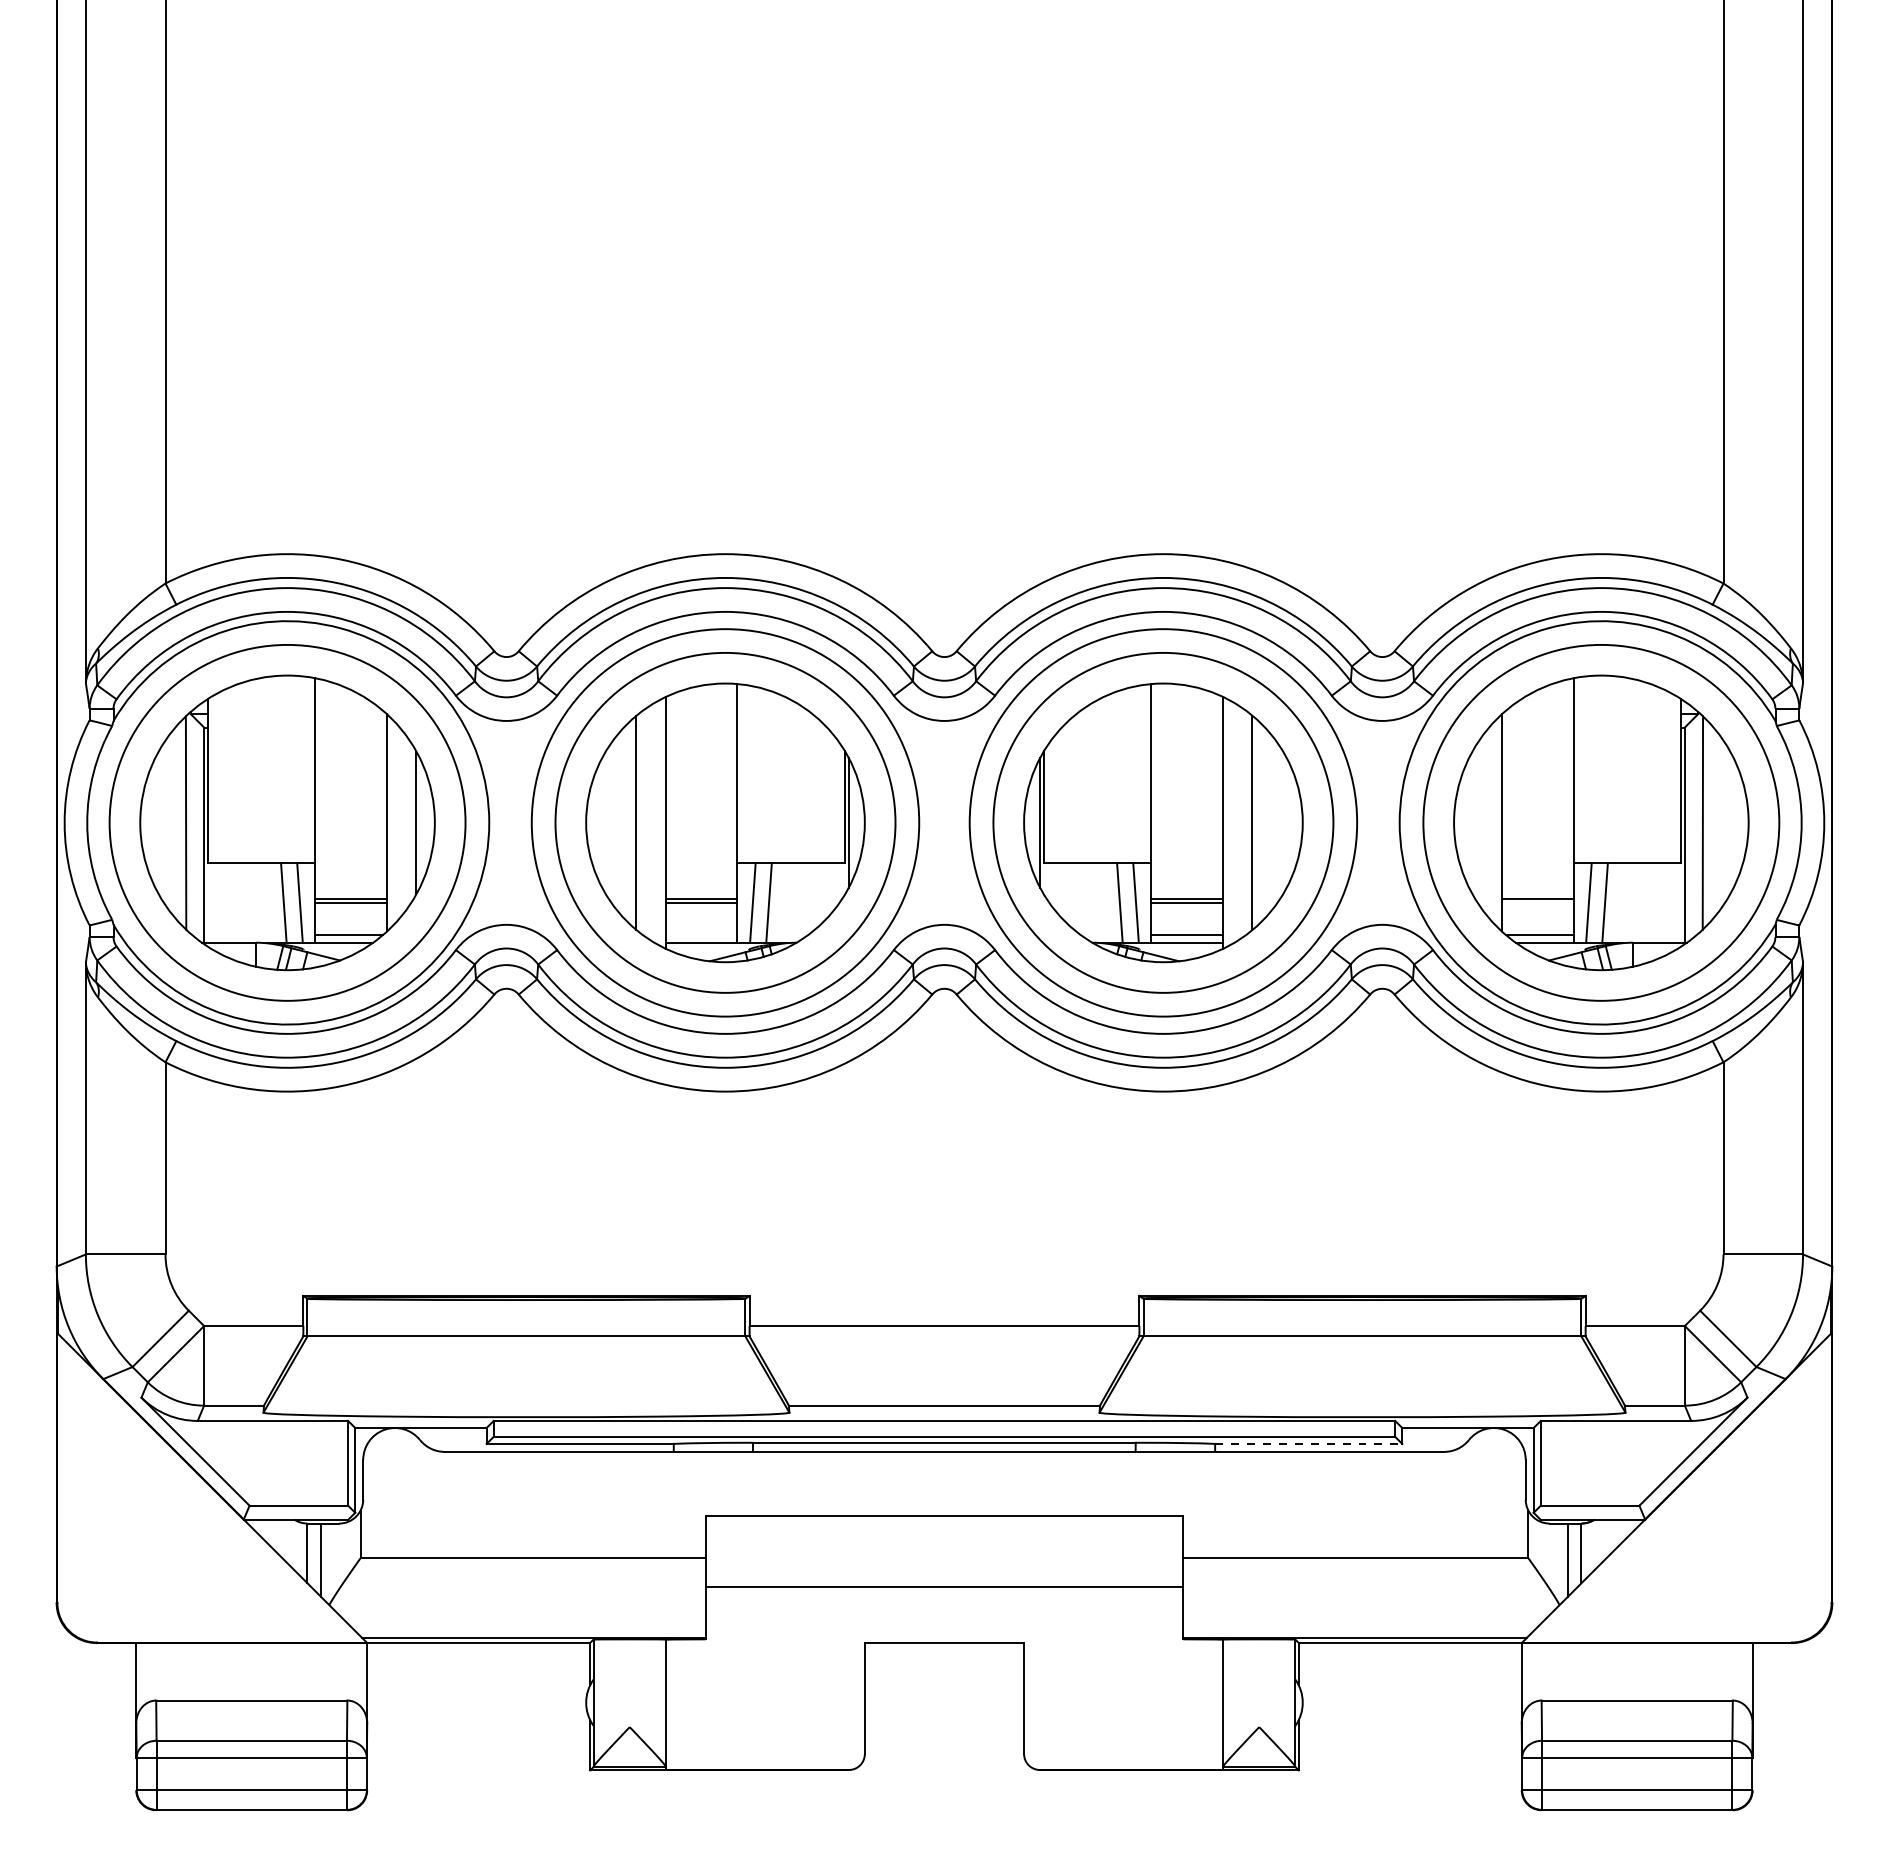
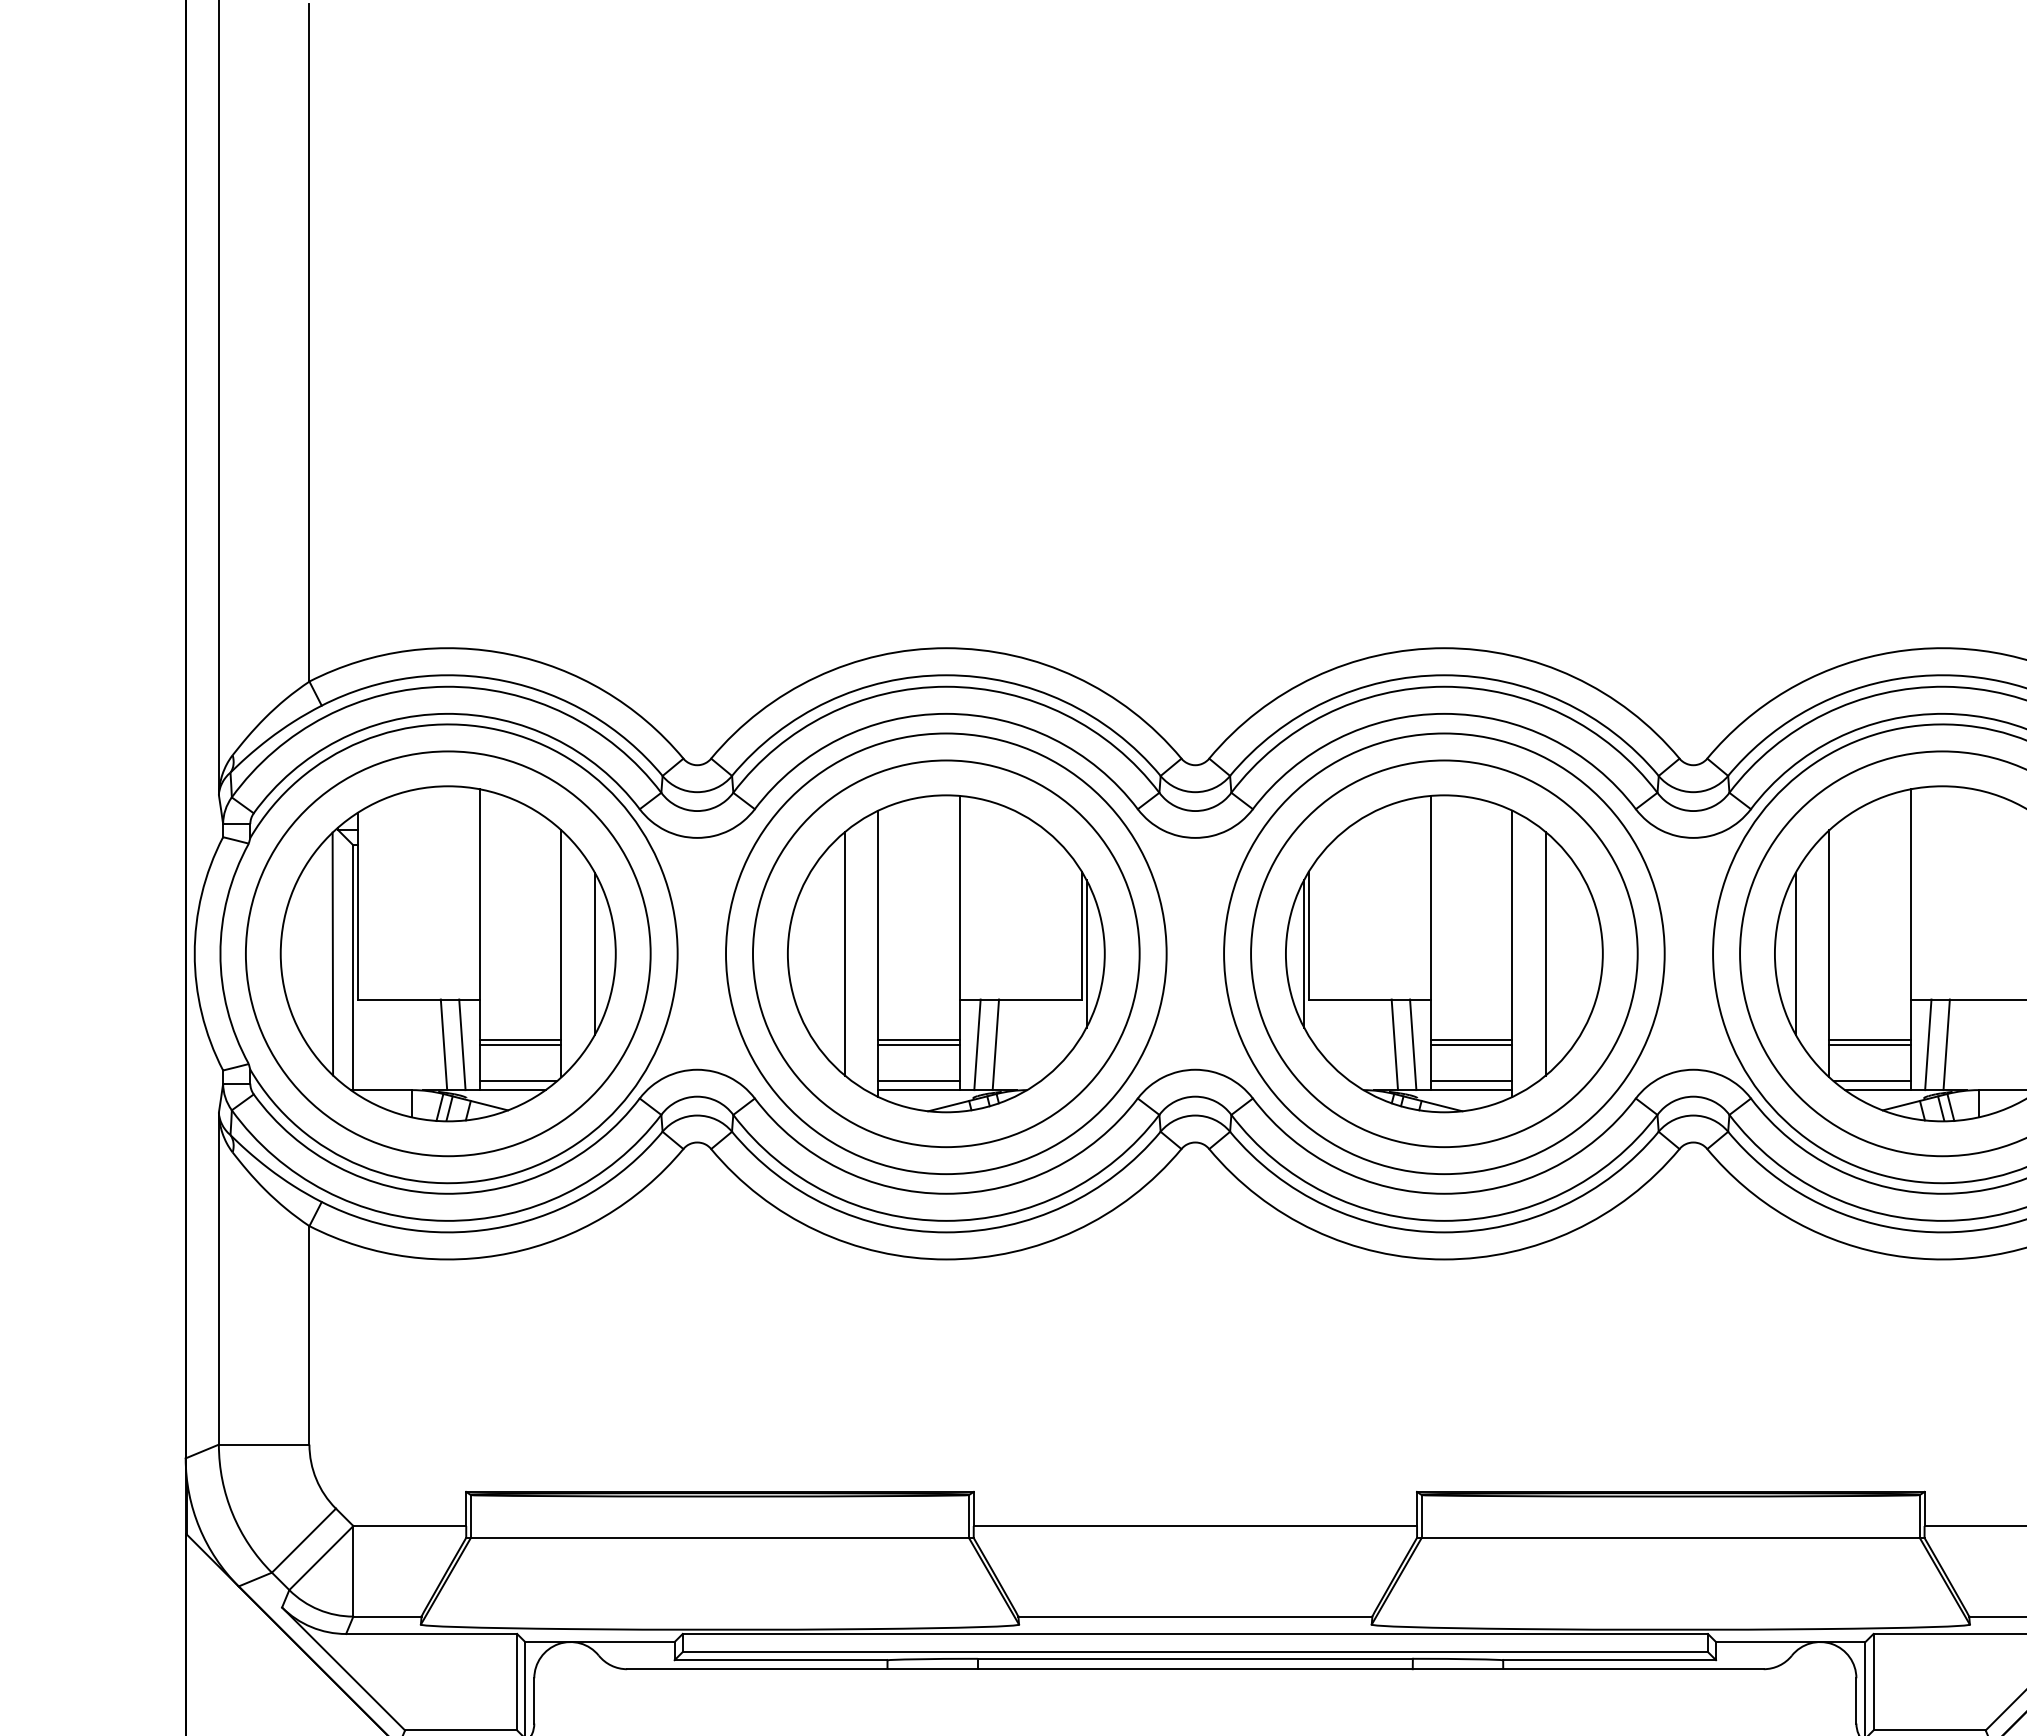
line: (1472, 822) -> (1795, 953), added
line: (1537, 902) -> (1869, 1044), added
line: (701, 934) -> (919, 1080), added
line: (1308, 1443) -> (1609, 1659), dashed -> solid

